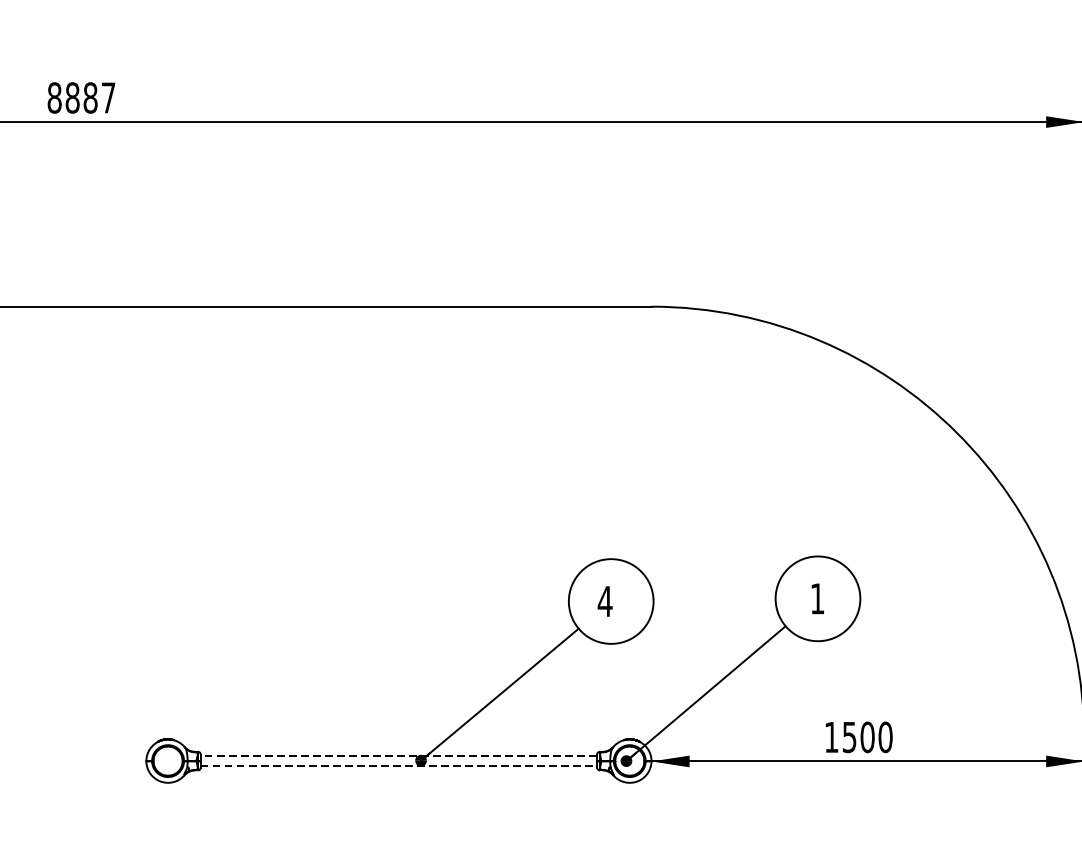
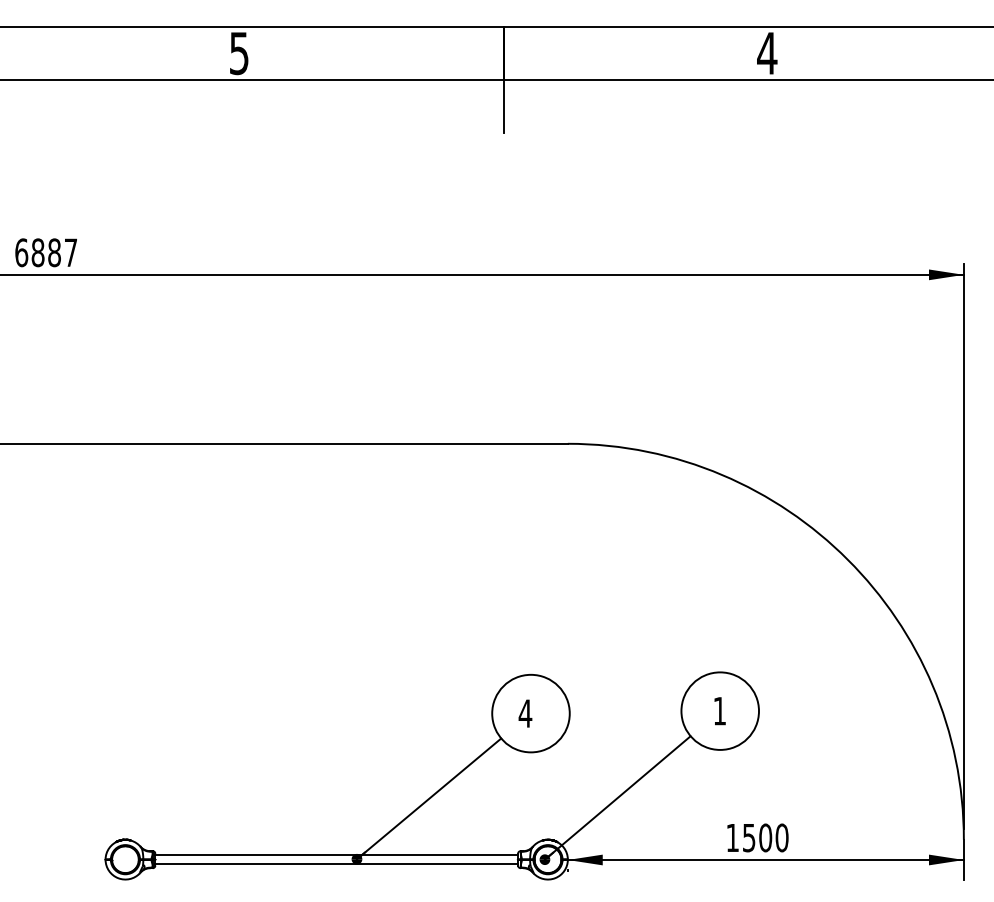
text: (54, 97) -> (21, 252), 8887 -> 6887
line: (398, 756) -> (336, 855), dashed -> solid
line: (399, 766) -> (337, 864), dashed -> solid

